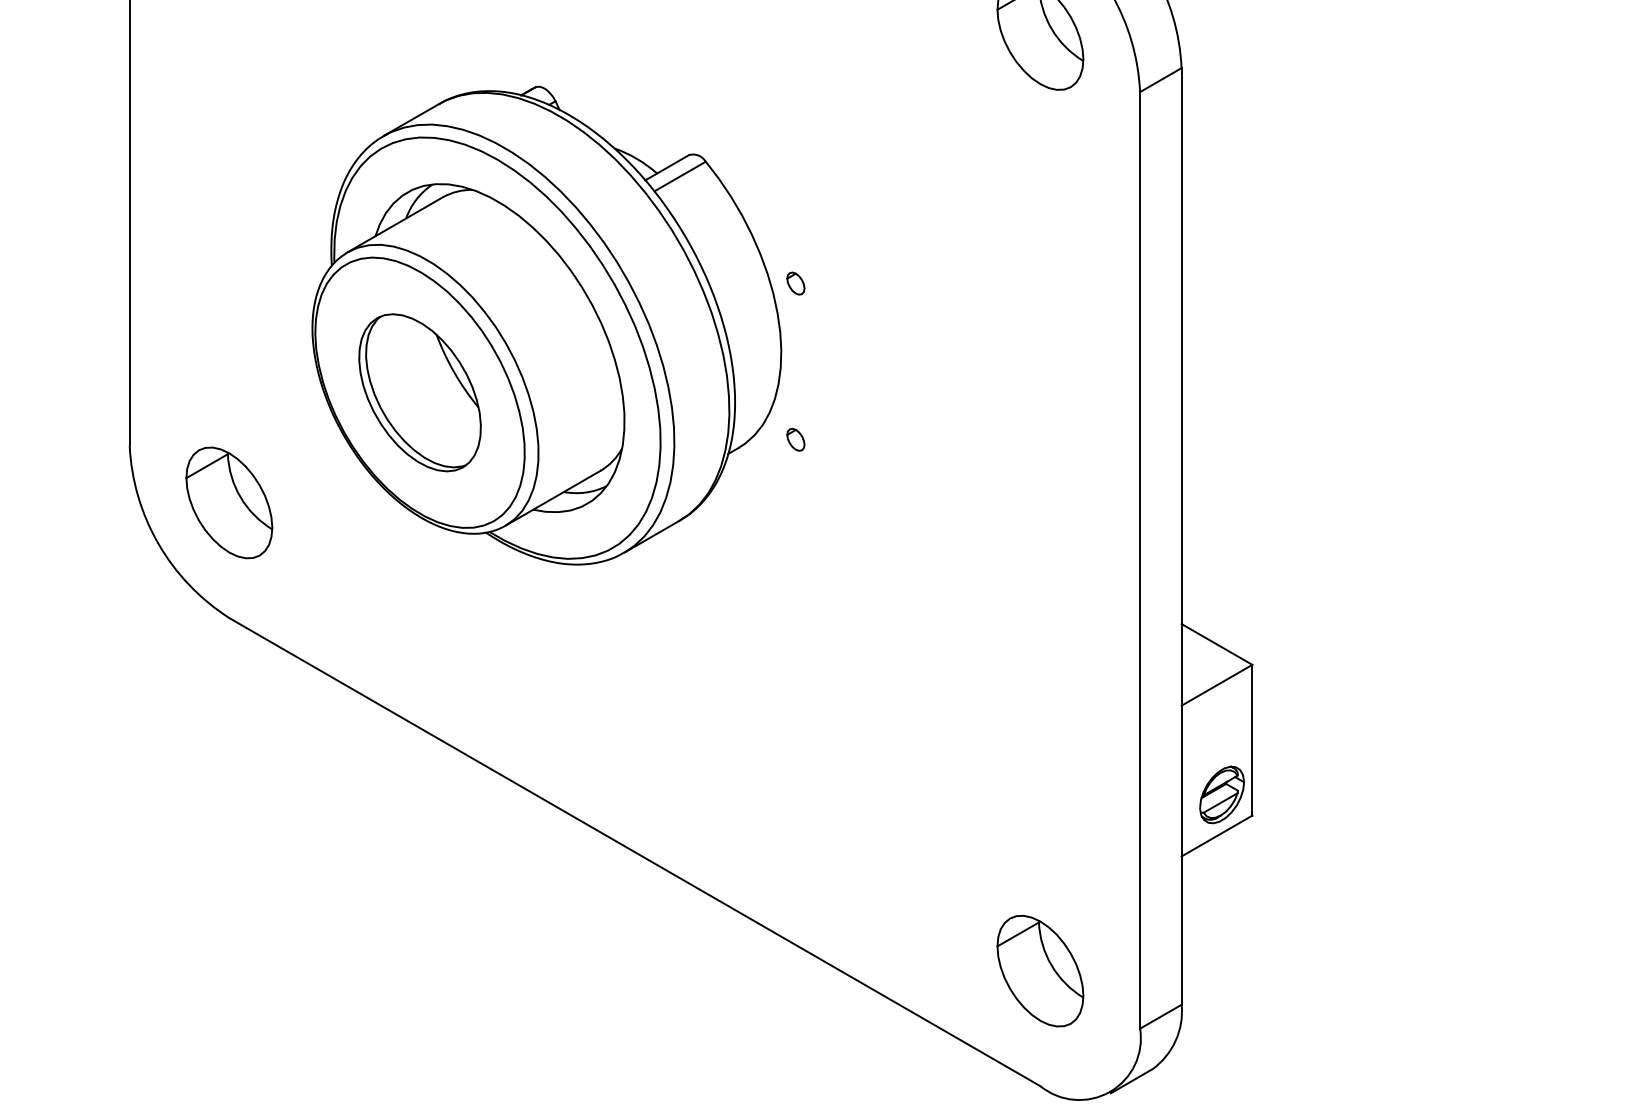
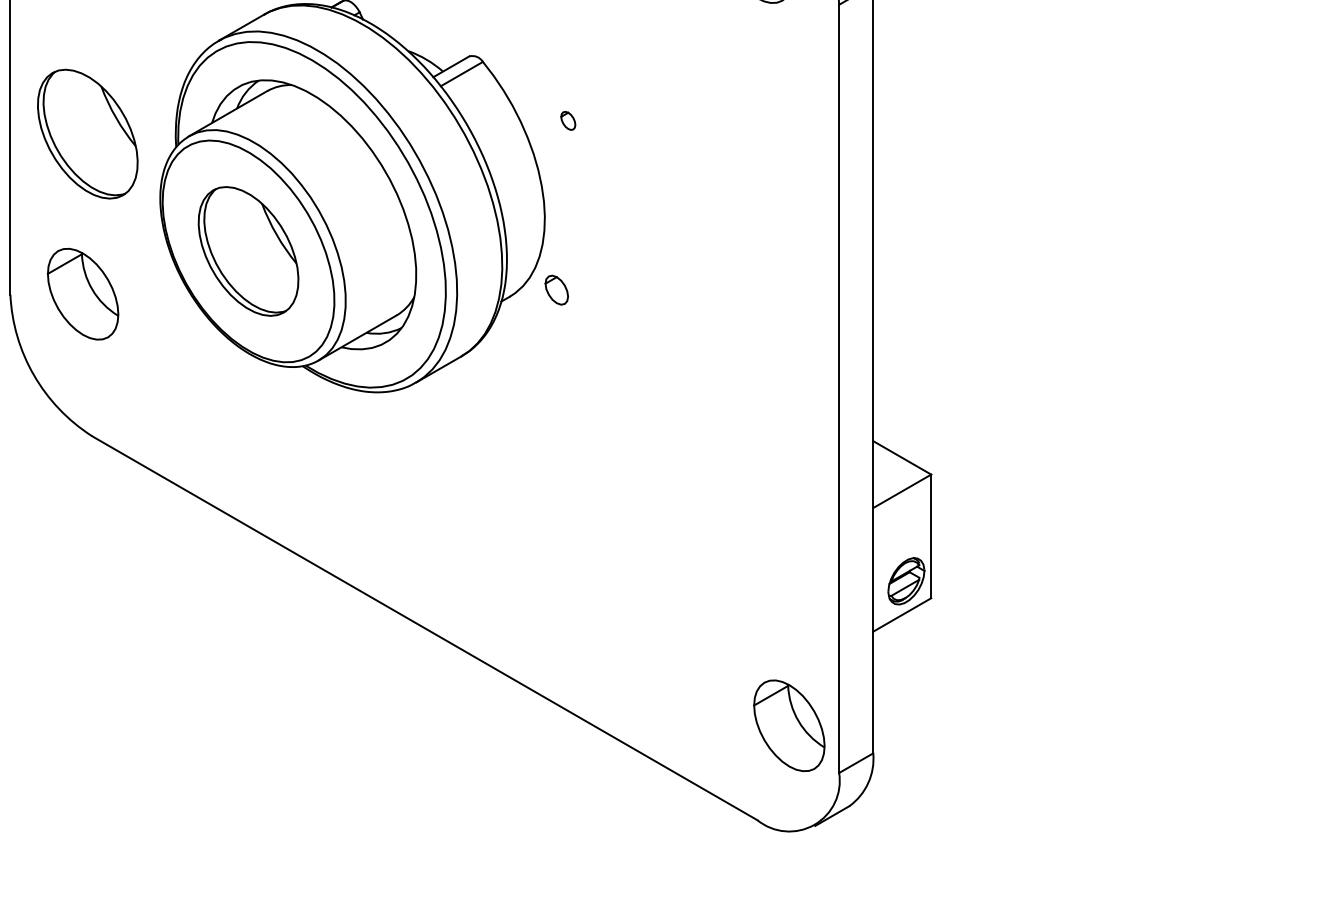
part: (223, 249) -> (87, 133), added
part: (795, 283) -> (567, 120), moved
part: (795, 439) -> (556, 289), size x1.6
part: (229, 502) -> (83, 293), moved
part: (1040, 971) -> (789, 726), moved

